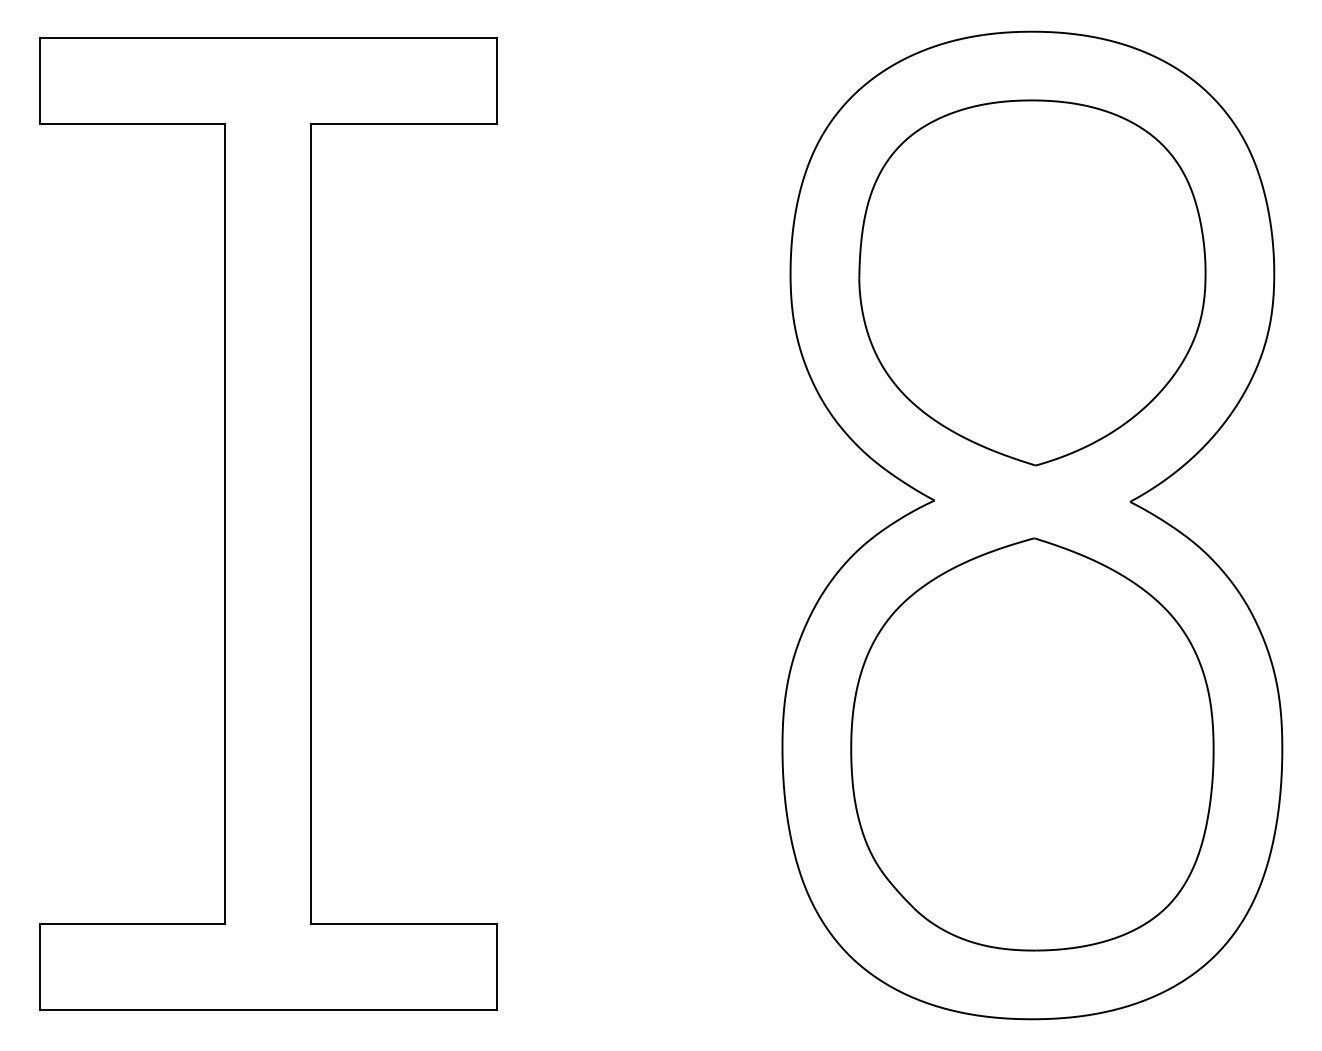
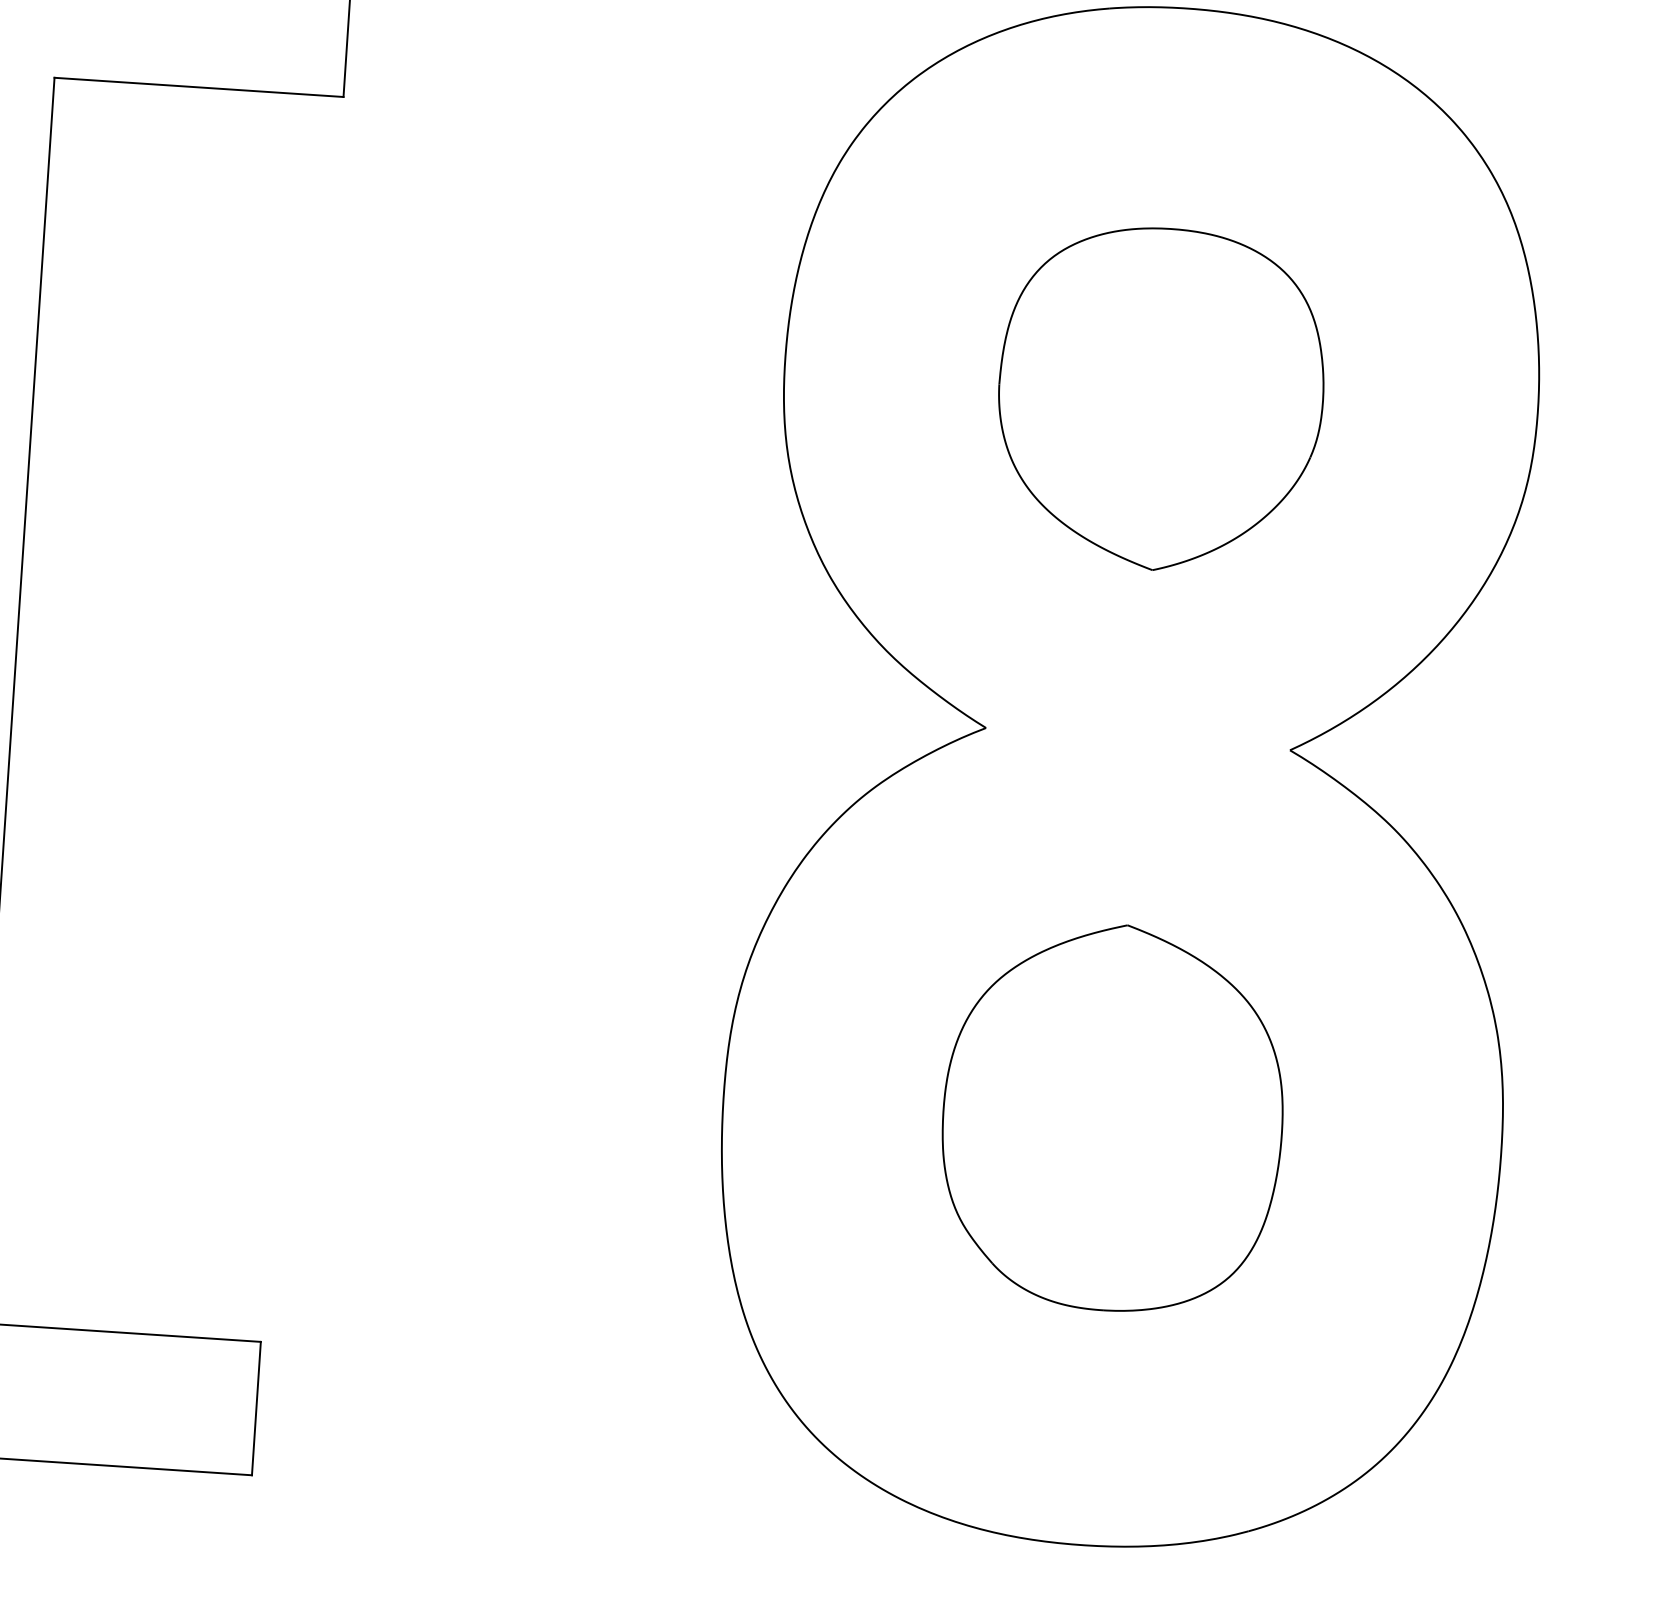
part: (1032, 282) -> (1160, 398), size x0.6
part: (1032, 744) -> (1113, 1117), size x0.6

